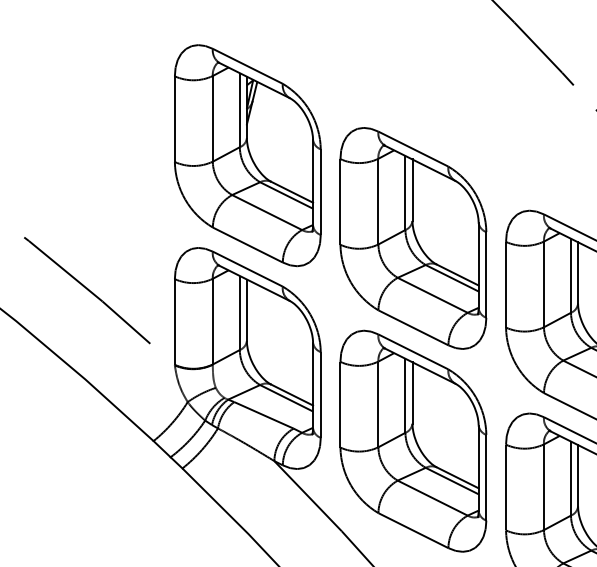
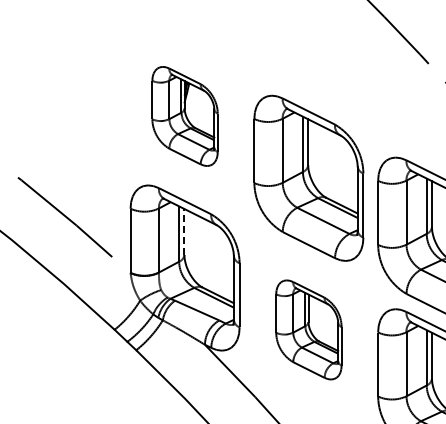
part: (246, 155) -> (184, 116), size x0.6
line: (246, 310) -> (184, 232), solid -> dashed
part: (412, 440) -> (308, 329), size x0.6

